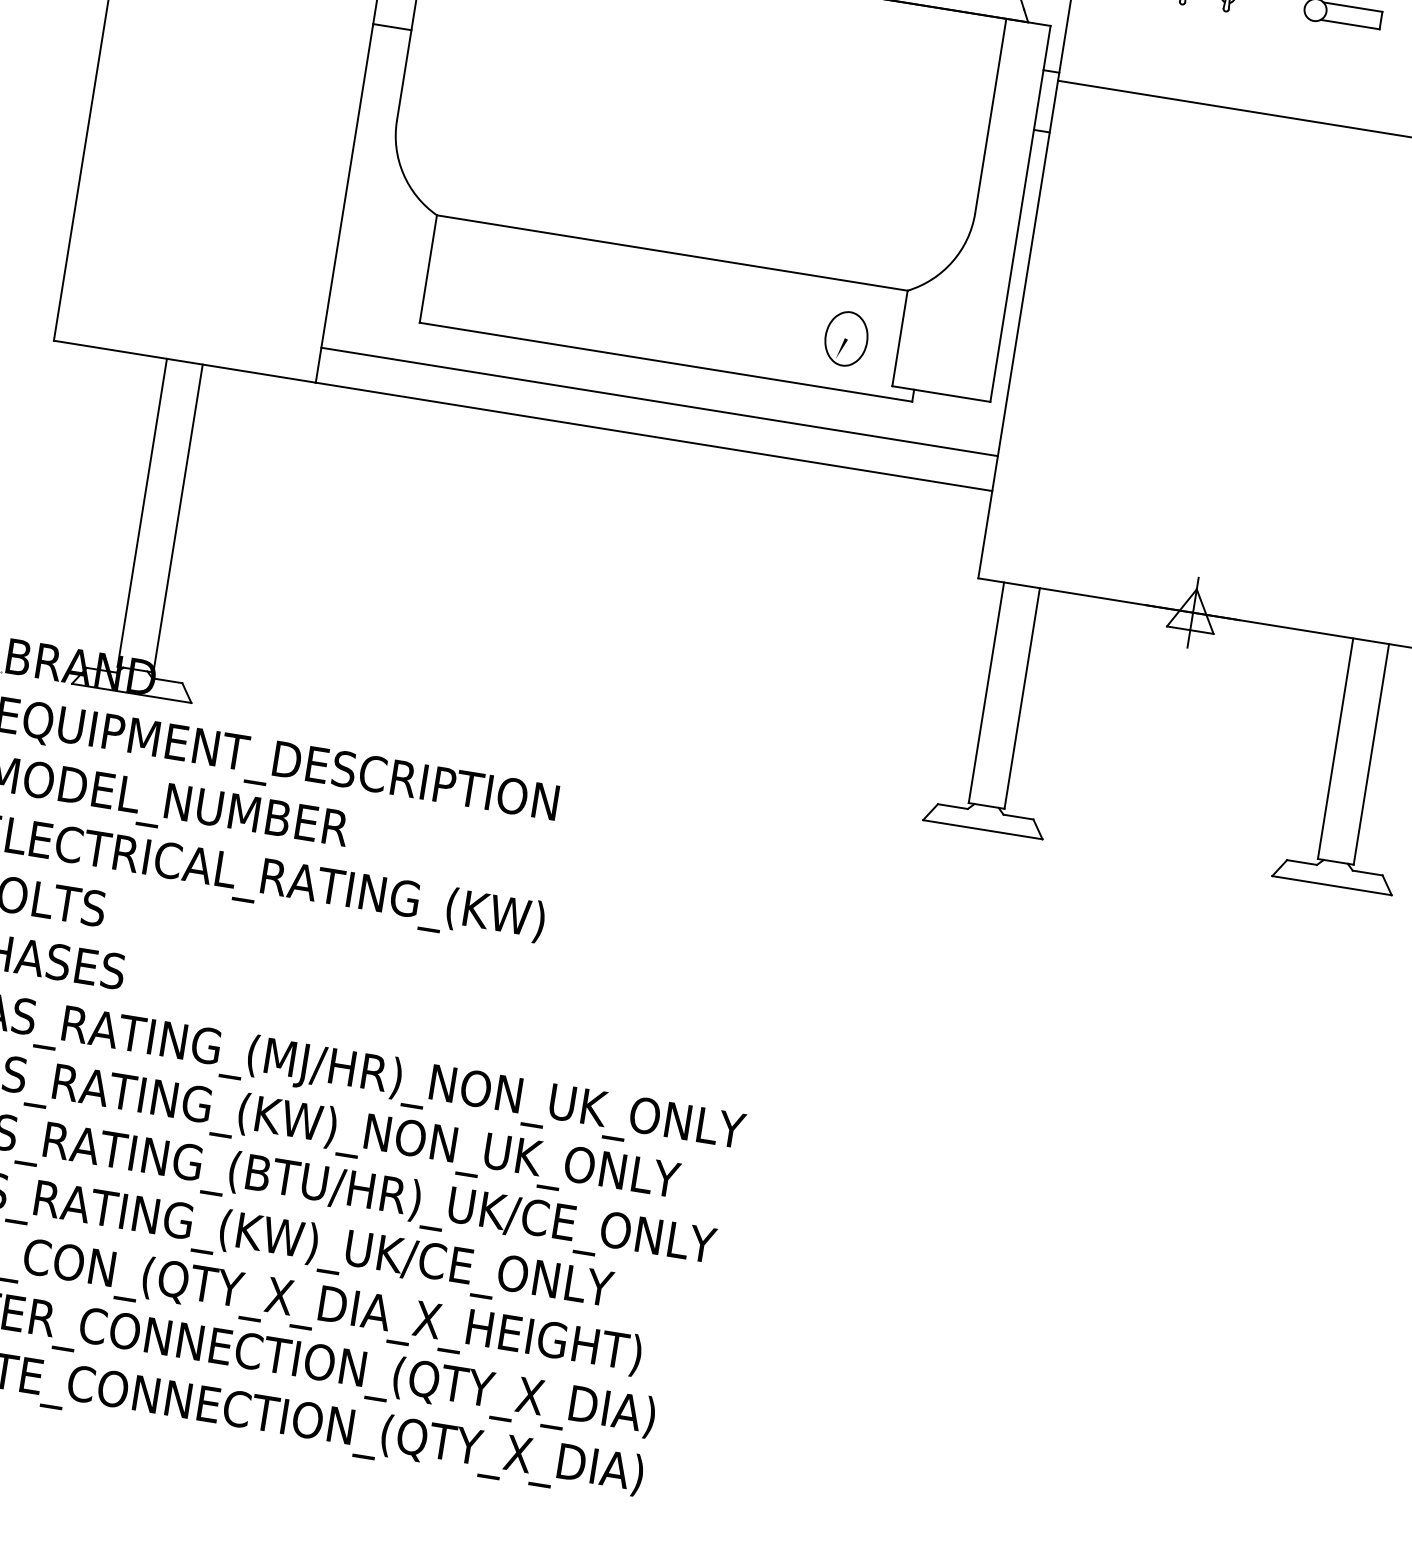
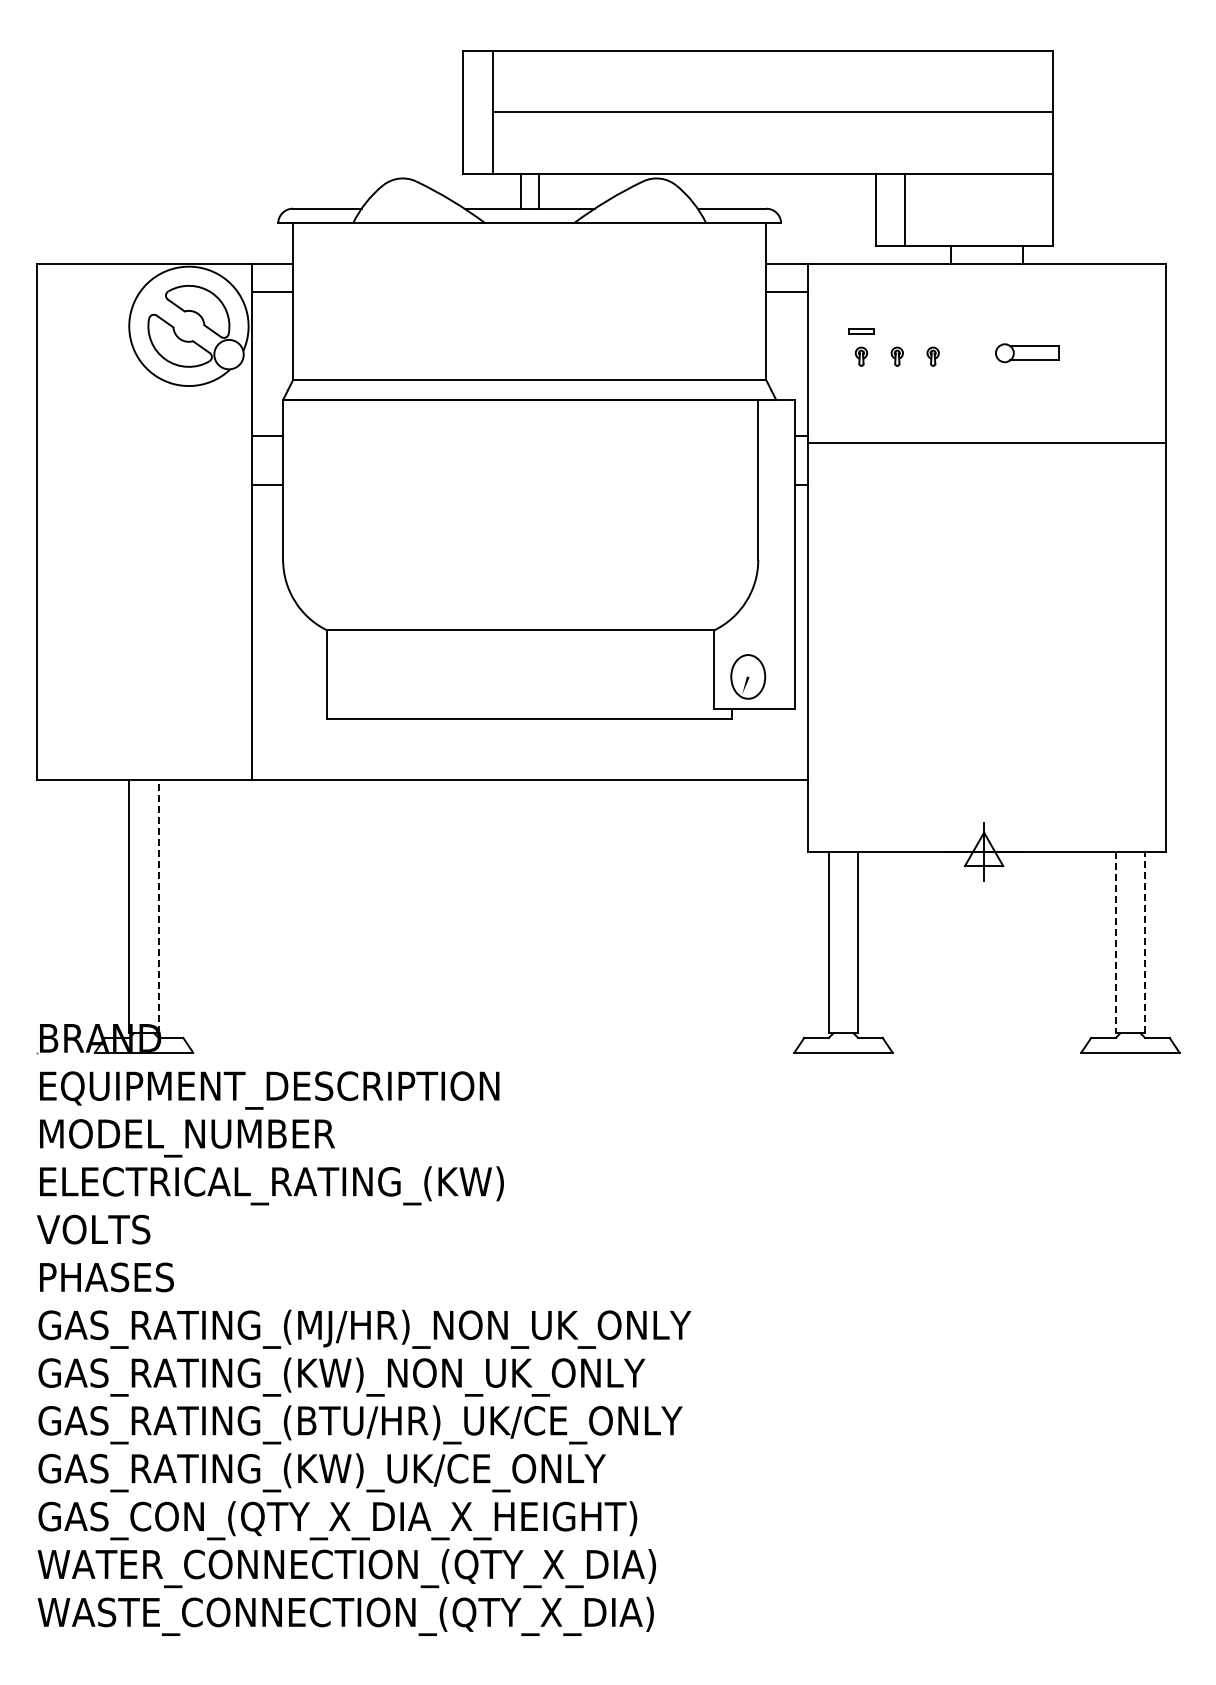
part: (846, 338) -> (748, 676), moved
line: (659, 402) -> (529, 751), removed
line: (177, 518) -> (158, 906), solid -> dashed
line: (1335, 748) -> (1115, 942), solid -> dashed
line: (1371, 754) -> (1145, 942), solid -> dashed

